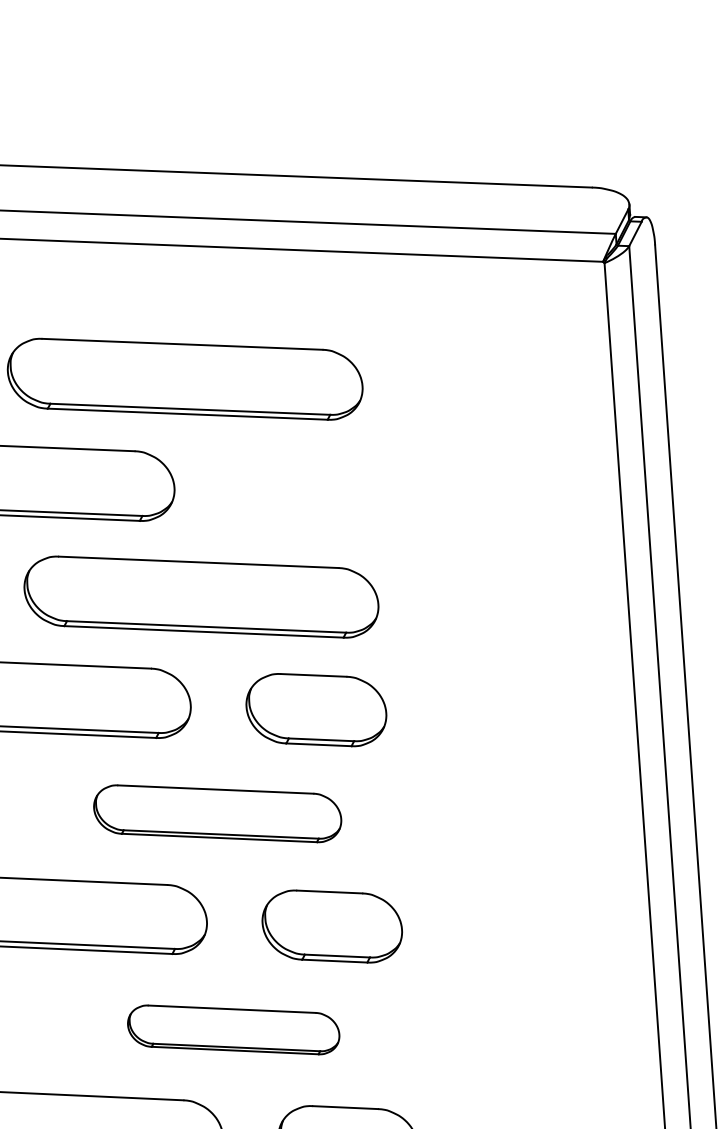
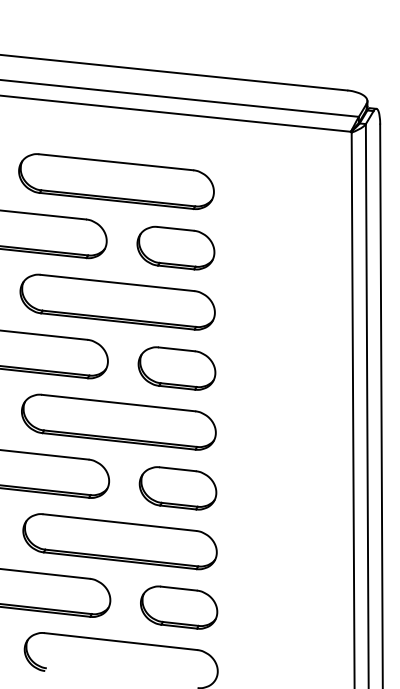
part: (299, 491) -> (175, 247), added
part: (216, 812) -> (118, 421), size x1.43
part: (232, 1029) -> (119, 541), size x1.67

